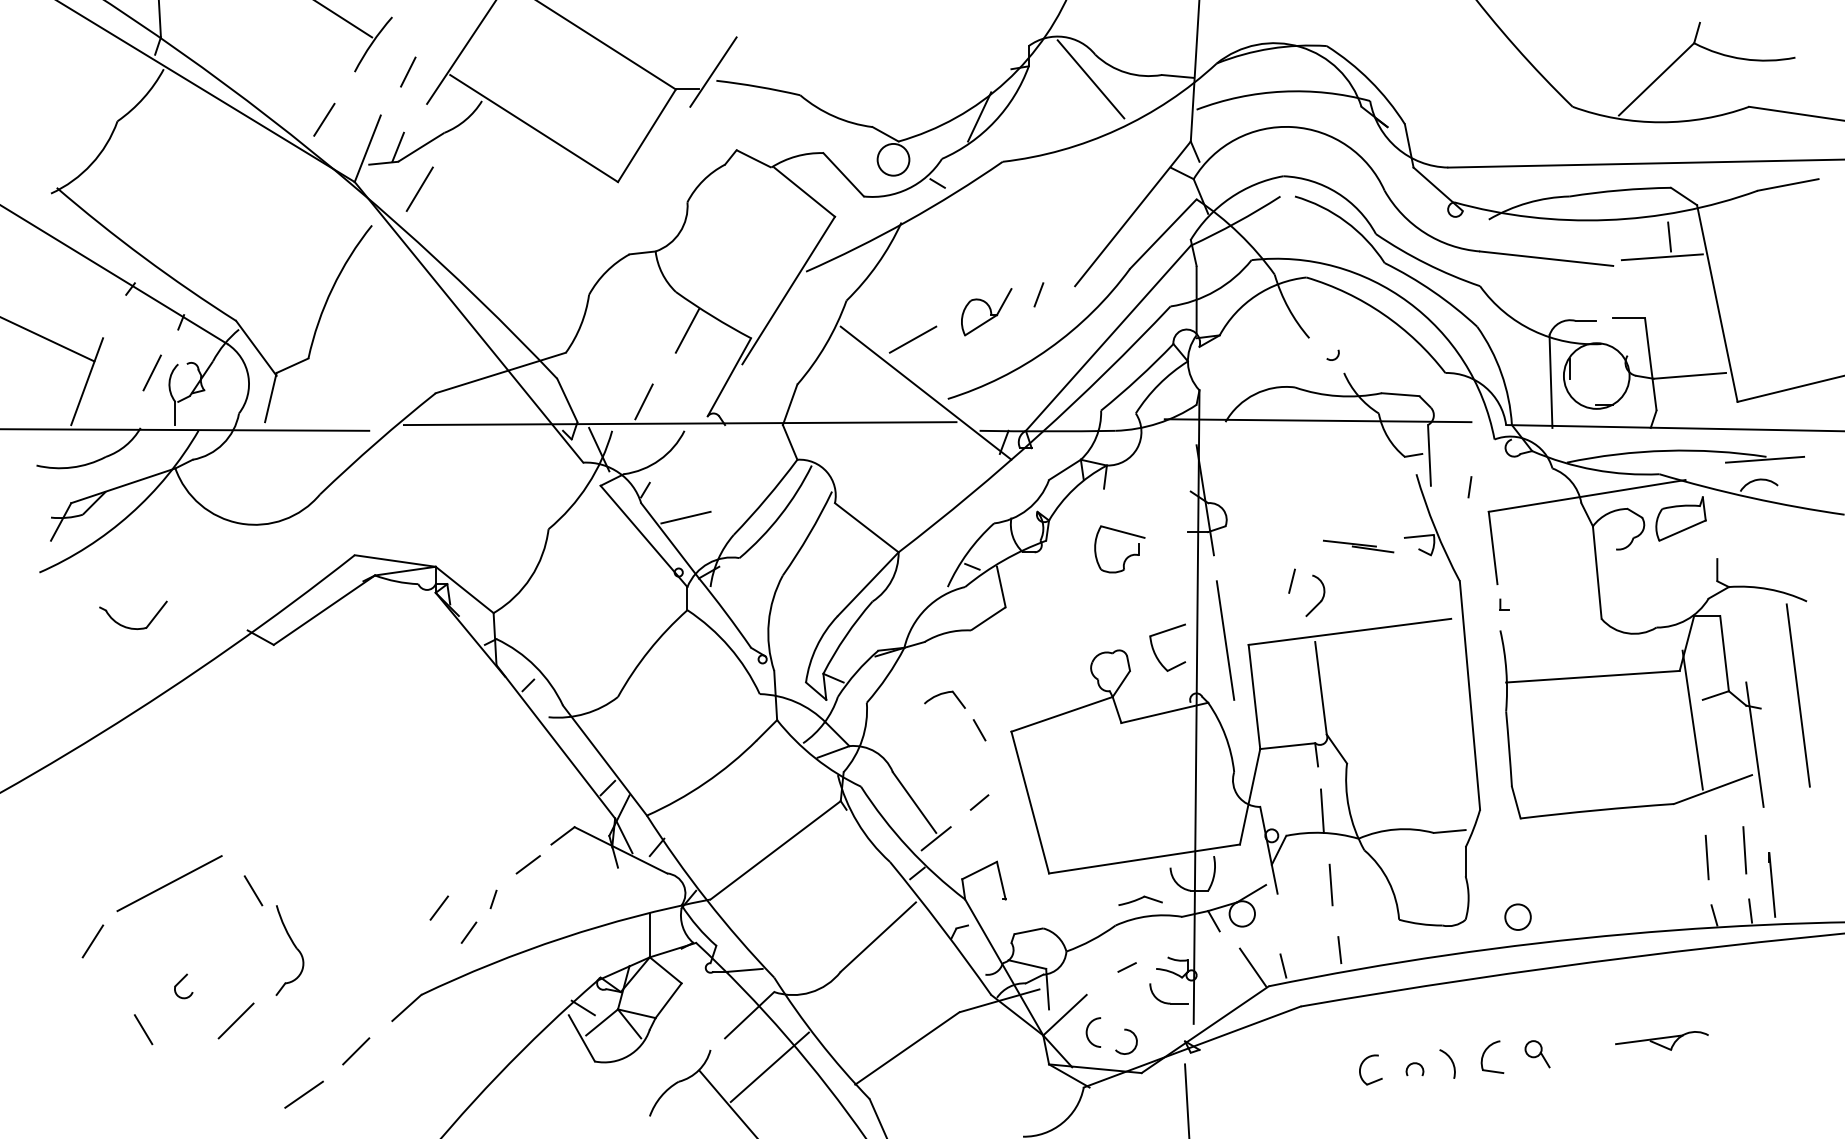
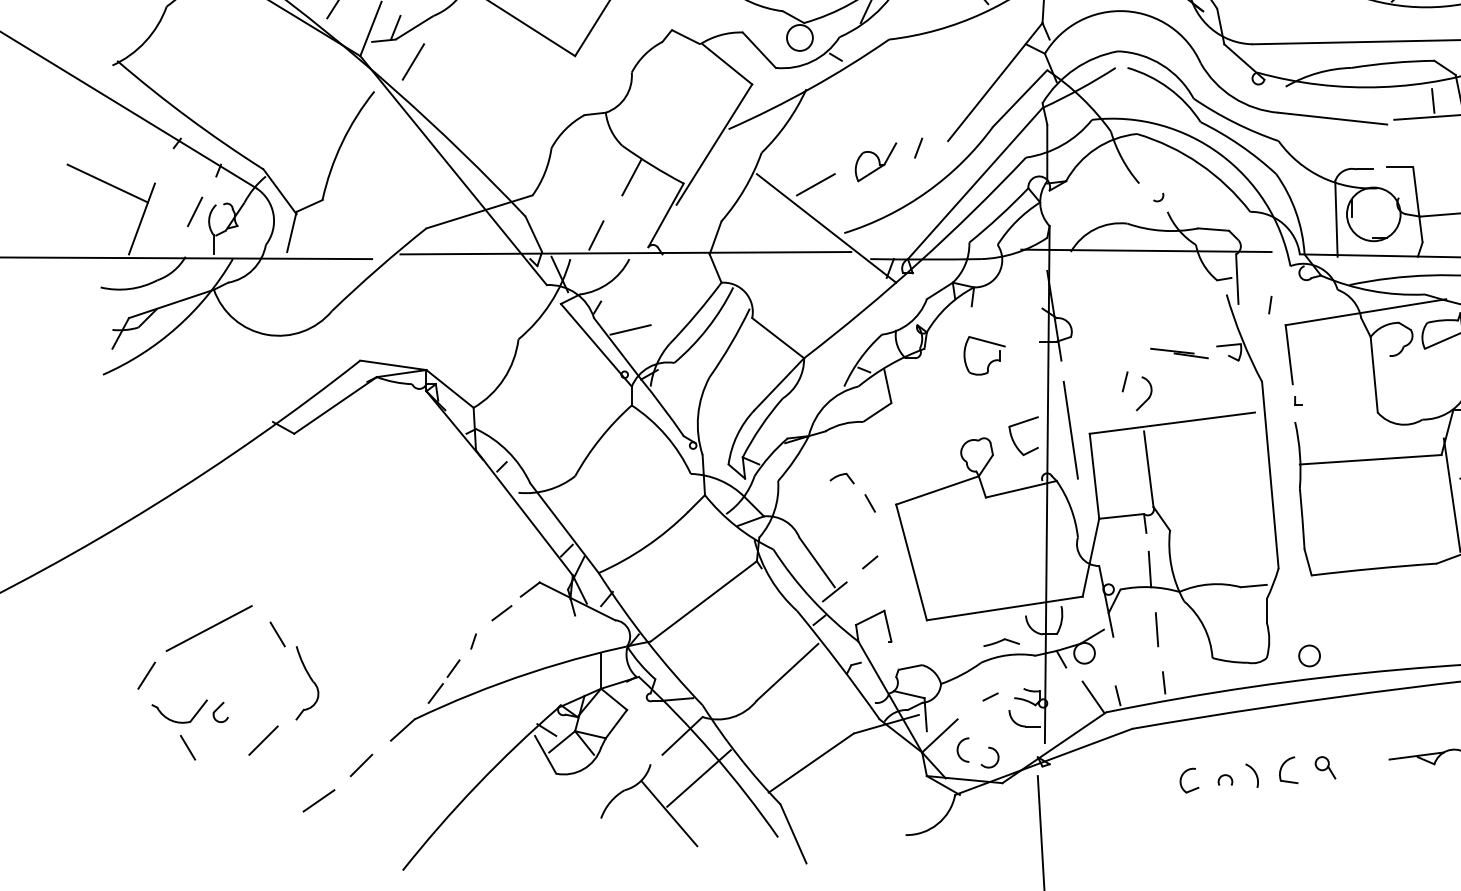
part: (132, 627) -> (178, 721), moved
part: (945, 699) -> (842, 478), size x0.71
line: (439, 907) -> (436, 692), moved

